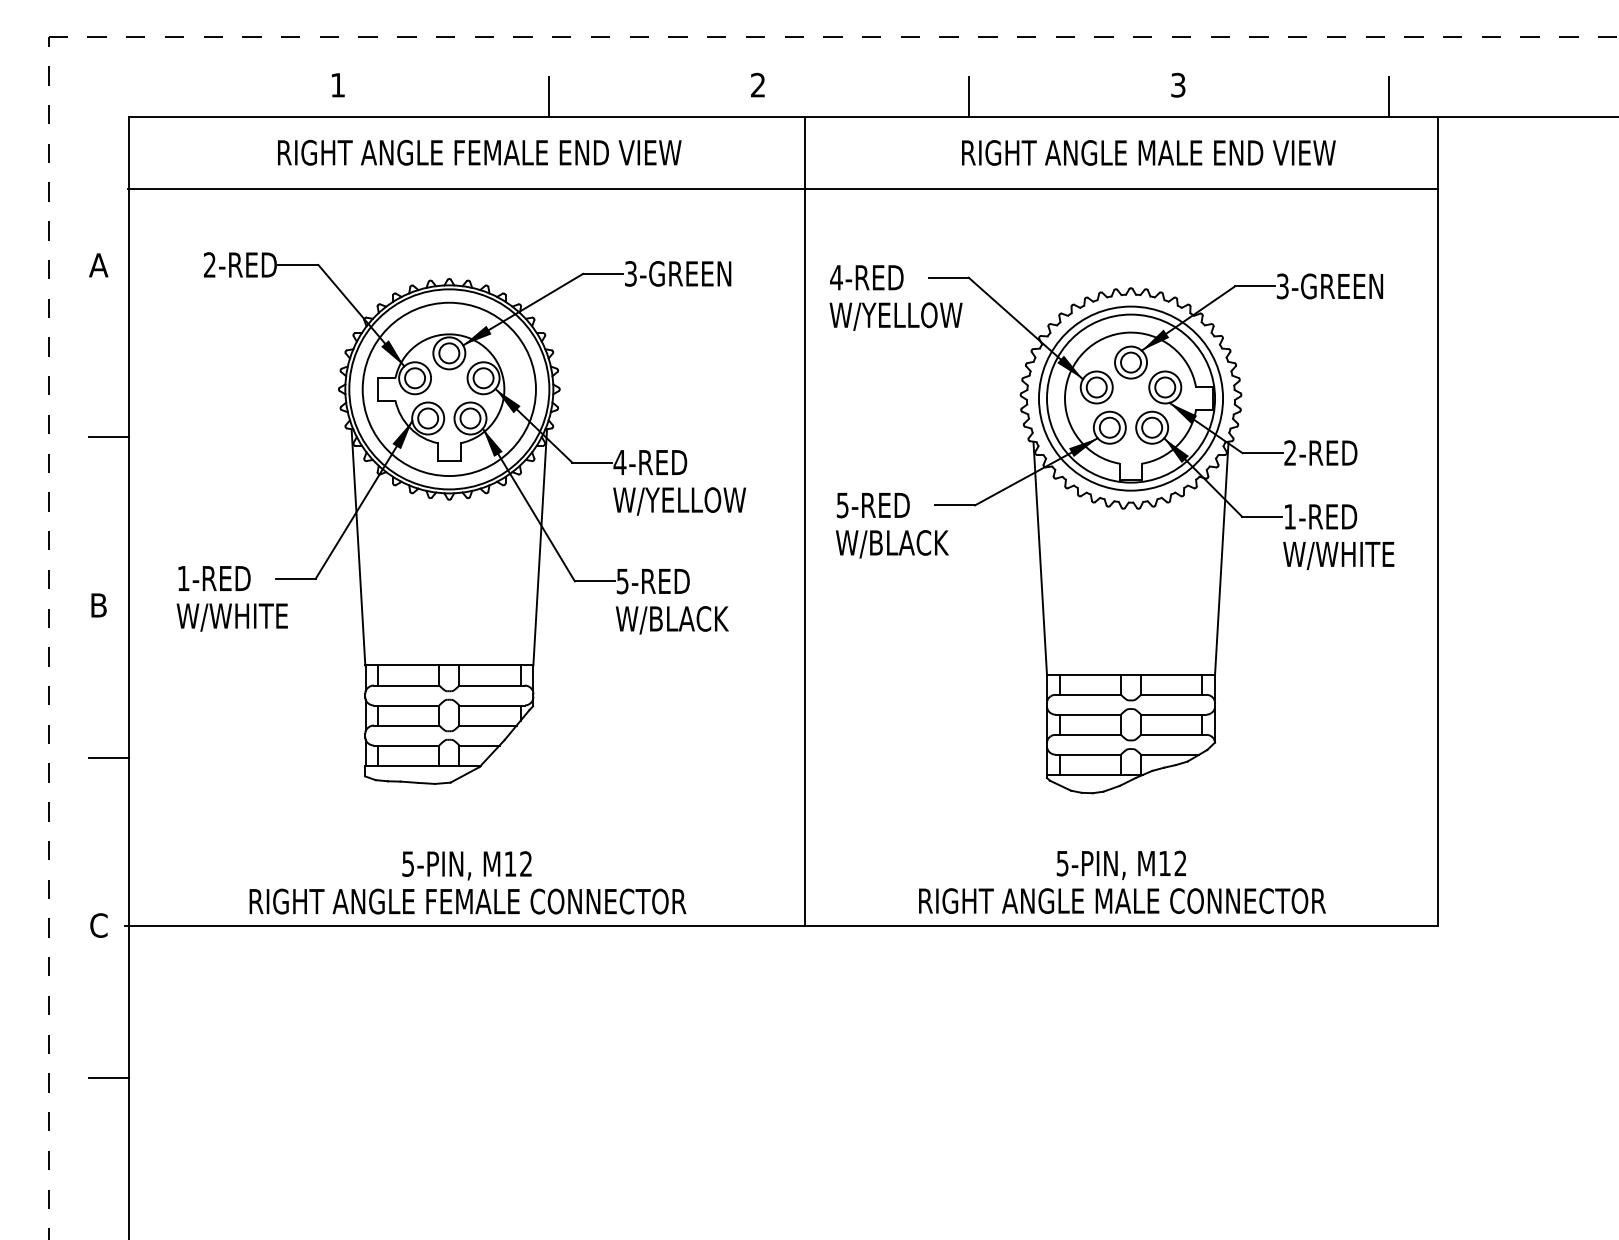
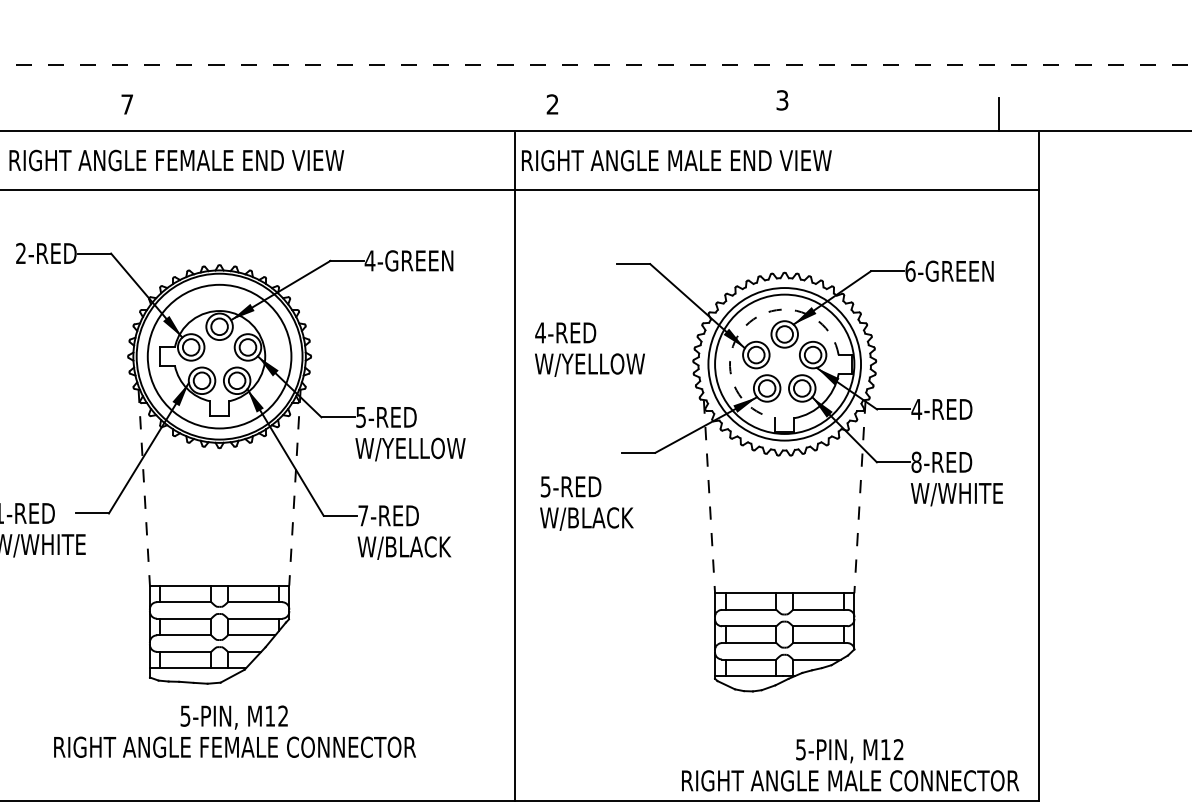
text: (757, 84) -> (552, 103), moved
text: (1178, 84) -> (782, 99), moved
text: (337, 85) -> (126, 104), 1 -> 7
line: (548, 97) -> (301, 114), removed
line: (968, 97) -> (649, 114), removed
text: (479, 152) -> (176, 160), moved
text: (1148, 152) -> (676, 160), moved
text: (630, 273) -> (369, 260), 3-GREEN -> 4-GREEN
text: (1282, 286) -> (910, 271), 3-GREEN -> 6-GREEN
text: (895, 297) -> (589, 349), moved
arc: (1084, 351) -> (746, 325), solid -> dashed
text: (1289, 452) -> (916, 408), 2-RED -> 4-RED
text: (619, 462) -> (360, 417), 4-RED -> 5-RED
text: (1290, 516) -> (916, 462), 1-RED -> 8-RED
text: (892, 525) -> (586, 503), moved
line: (358, 547) -> (144, 487), solid -> dashed
line: (540, 547) -> (295, 487), solid -> dashed
line: (1040, 559) -> (709, 497), solid -> dashed
line: (1221, 559) -> (859, 497), solid -> dashed
text: (622, 581) -> (363, 515), 5-RED -> 7-RED
text: (1122, 881) -> (850, 764), moved
text: (467, 882) -> (234, 731), moved

